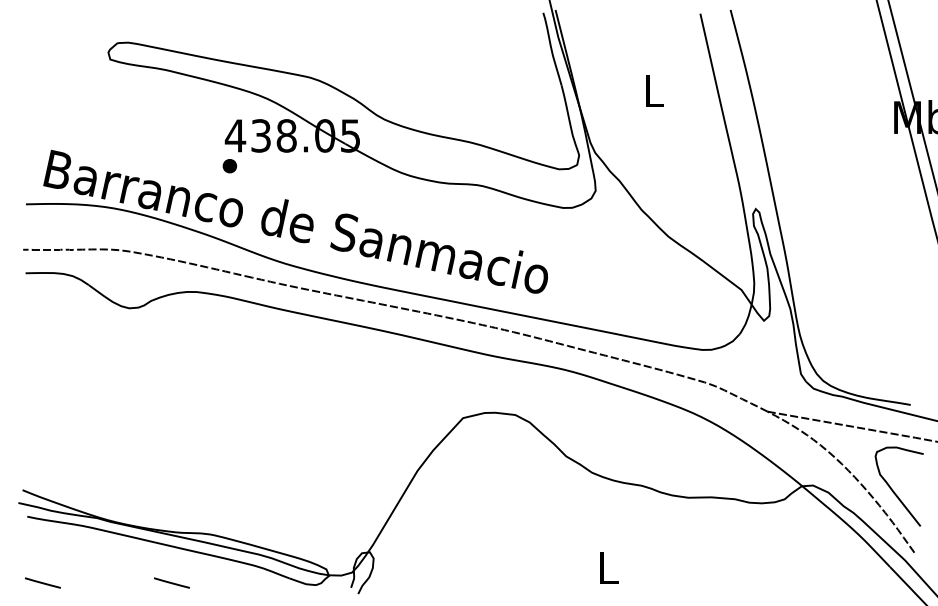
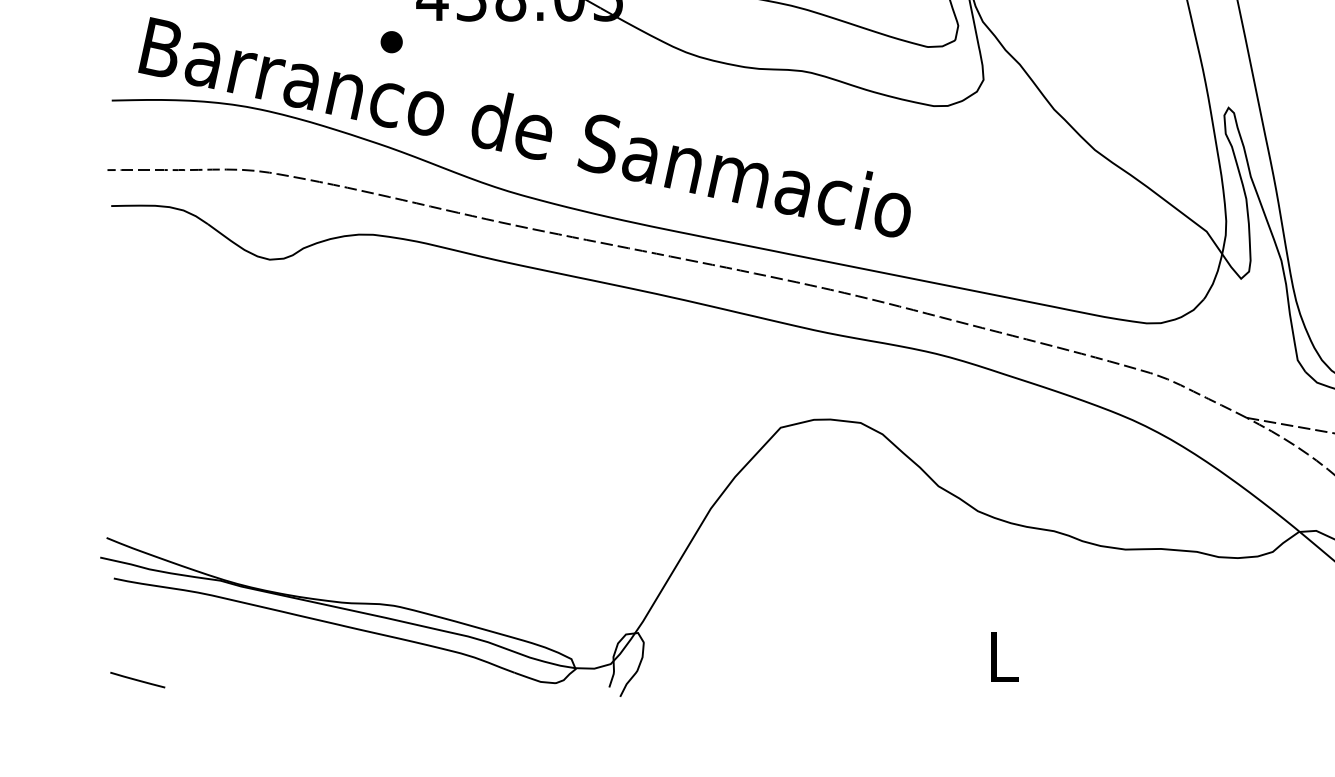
part: (229, 166) -> (391, 42), moved
line: (171, 582) -> (334, 679), removed

